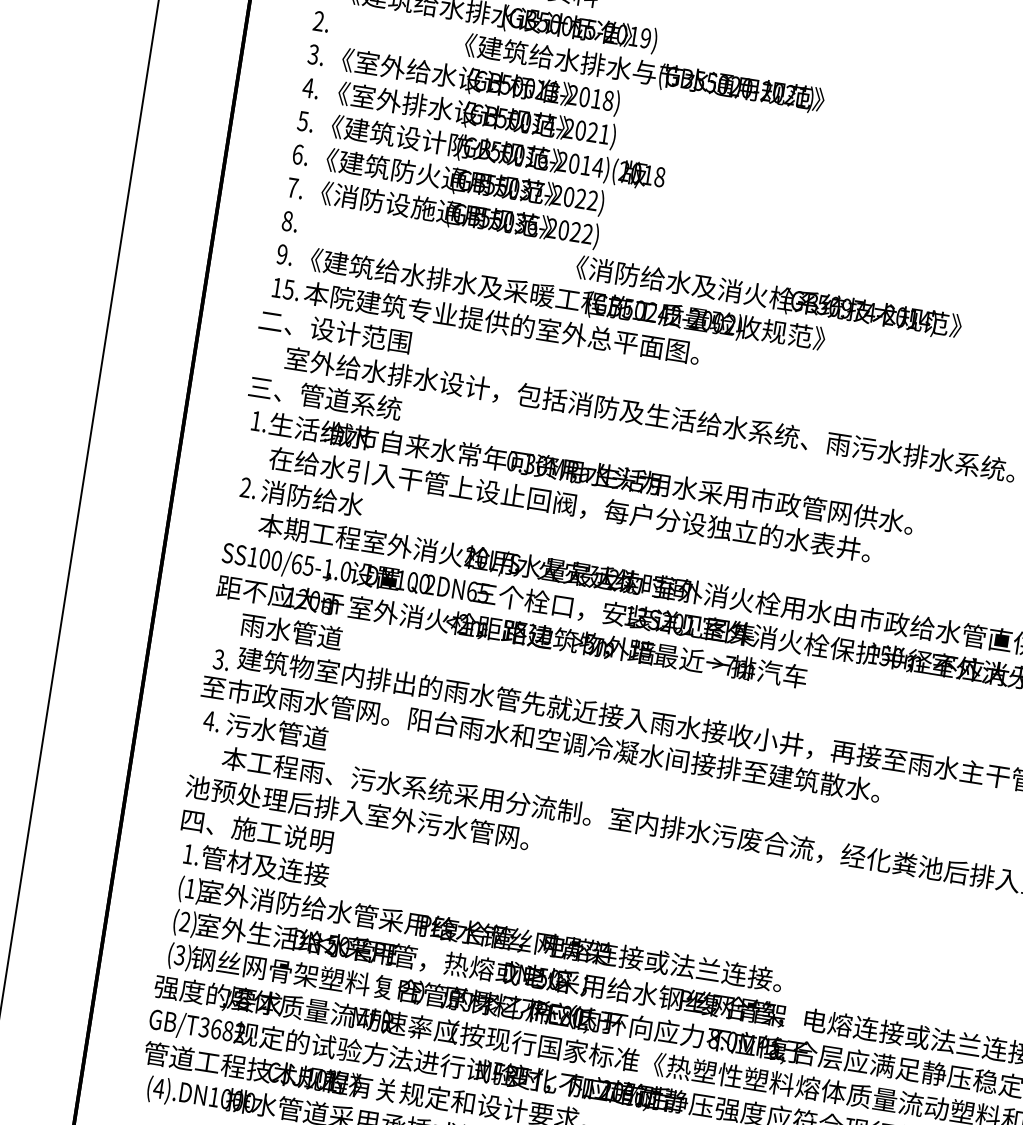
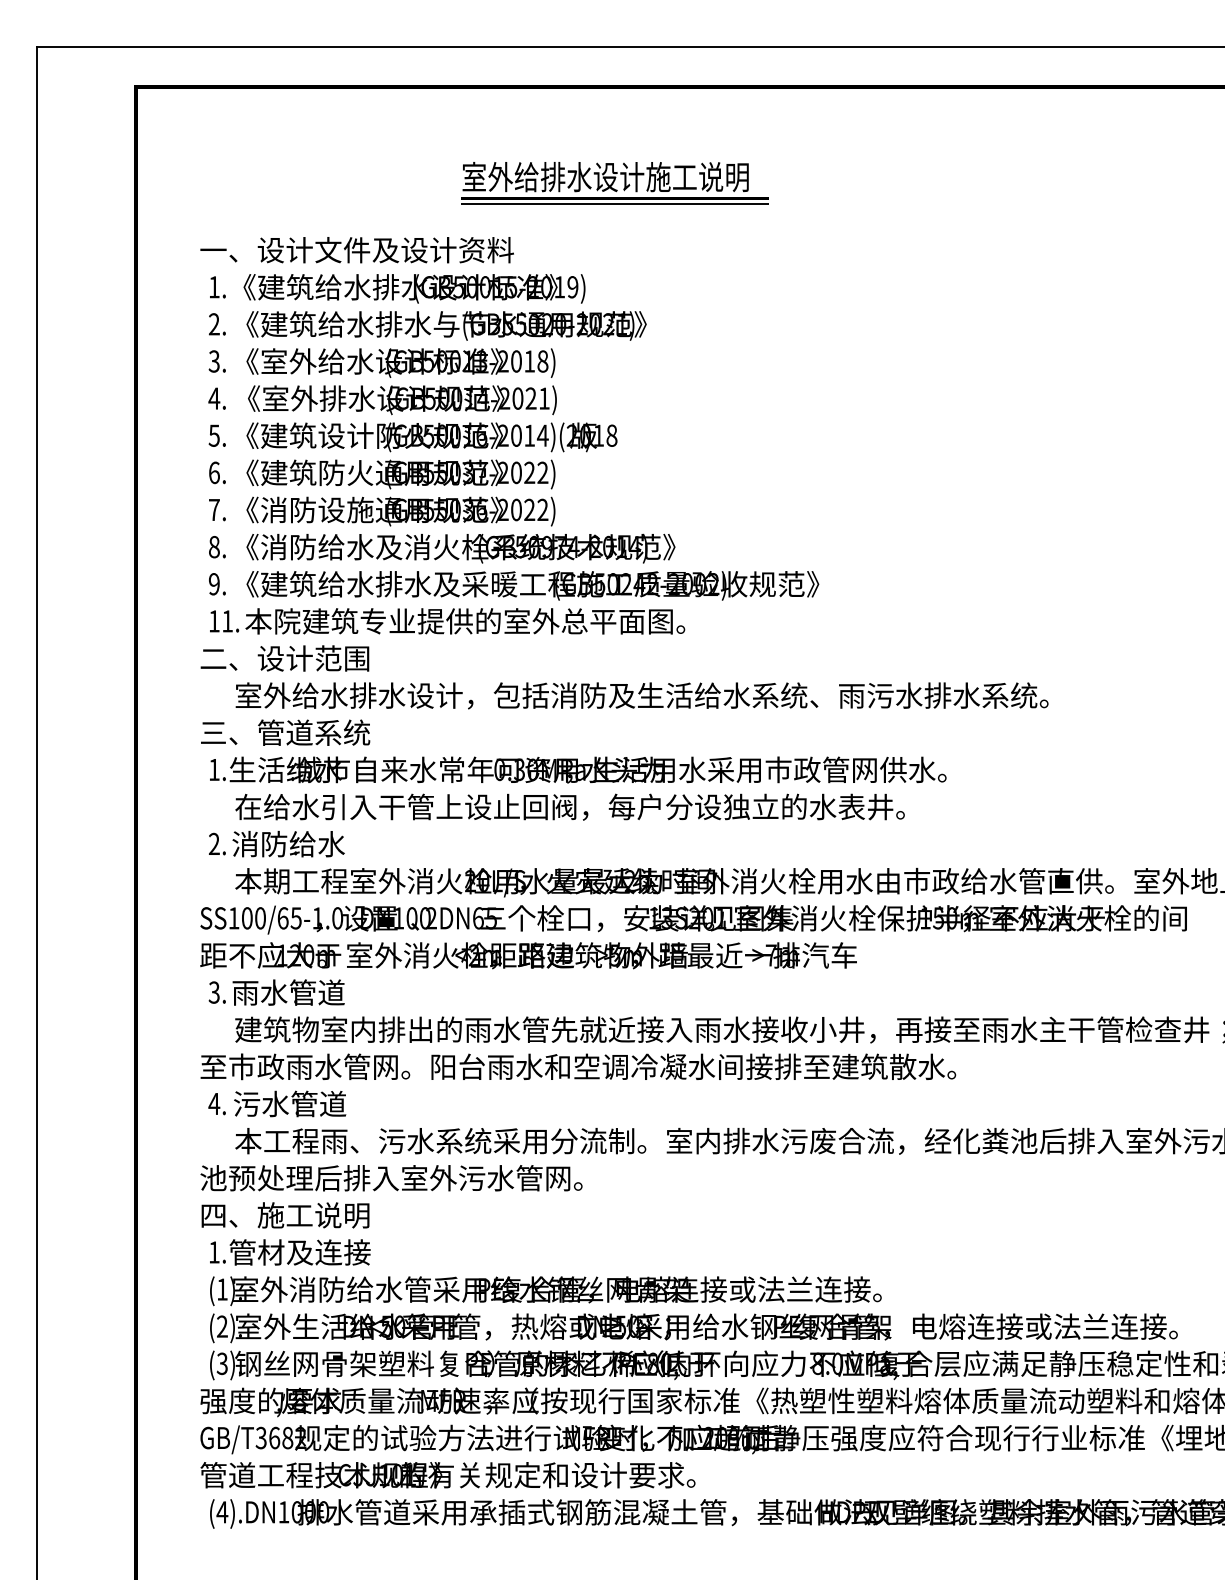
text: (644, 73) -> (446, 325), moved
text: (287, 289) -> (226, 621), 15. -> 11.
text: (768, 297) -> (460, 548), moved
text: (220, 659) -> (216, 992), moved

